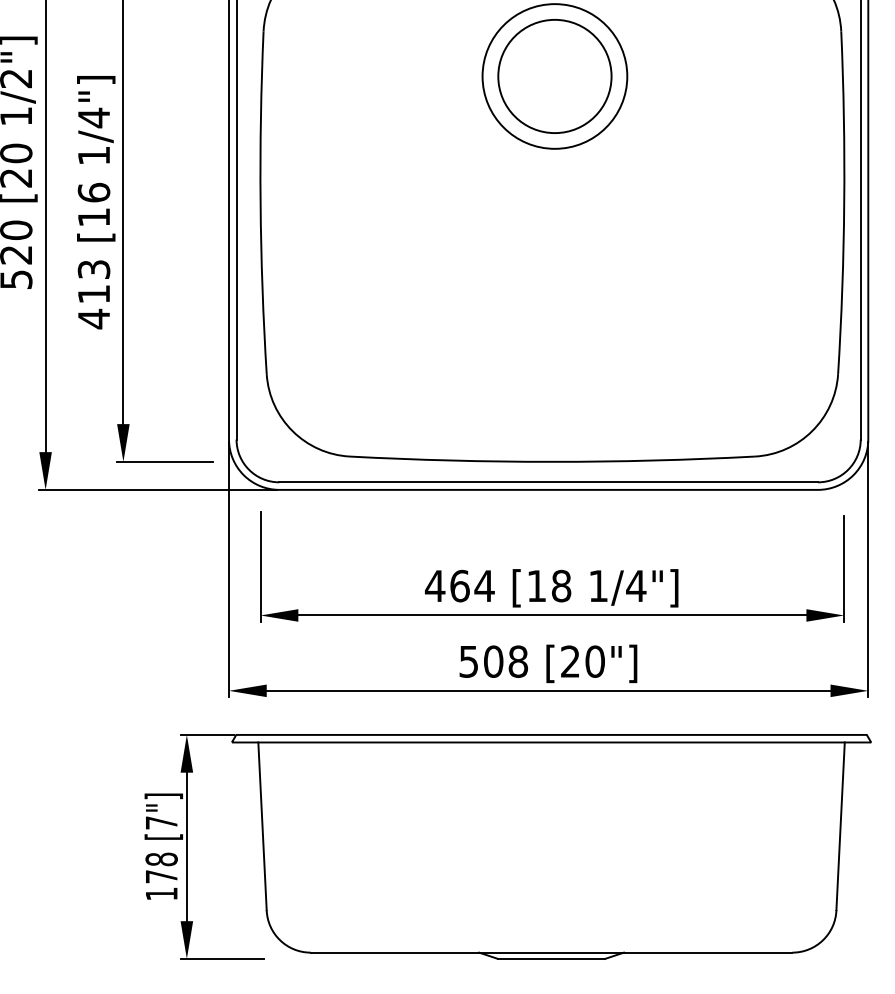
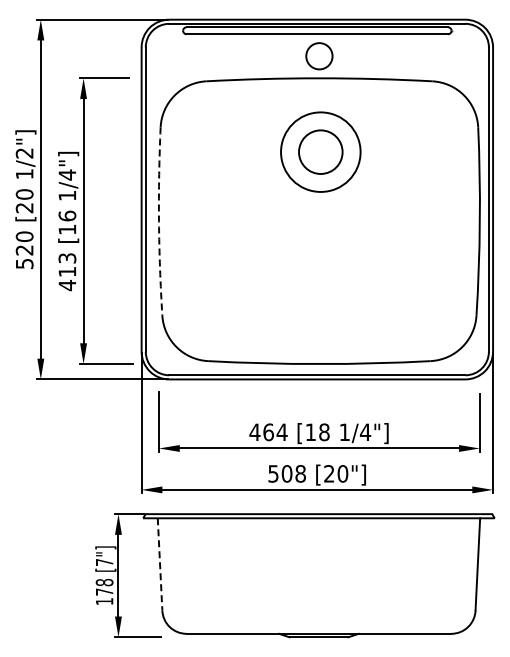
circle: (554, 77) -> (320, 152), size x0.7
arc: (261, 202) -> (159, 221), solid -> dashed
line: (263, 826) -> (160, 564), solid -> dashed

